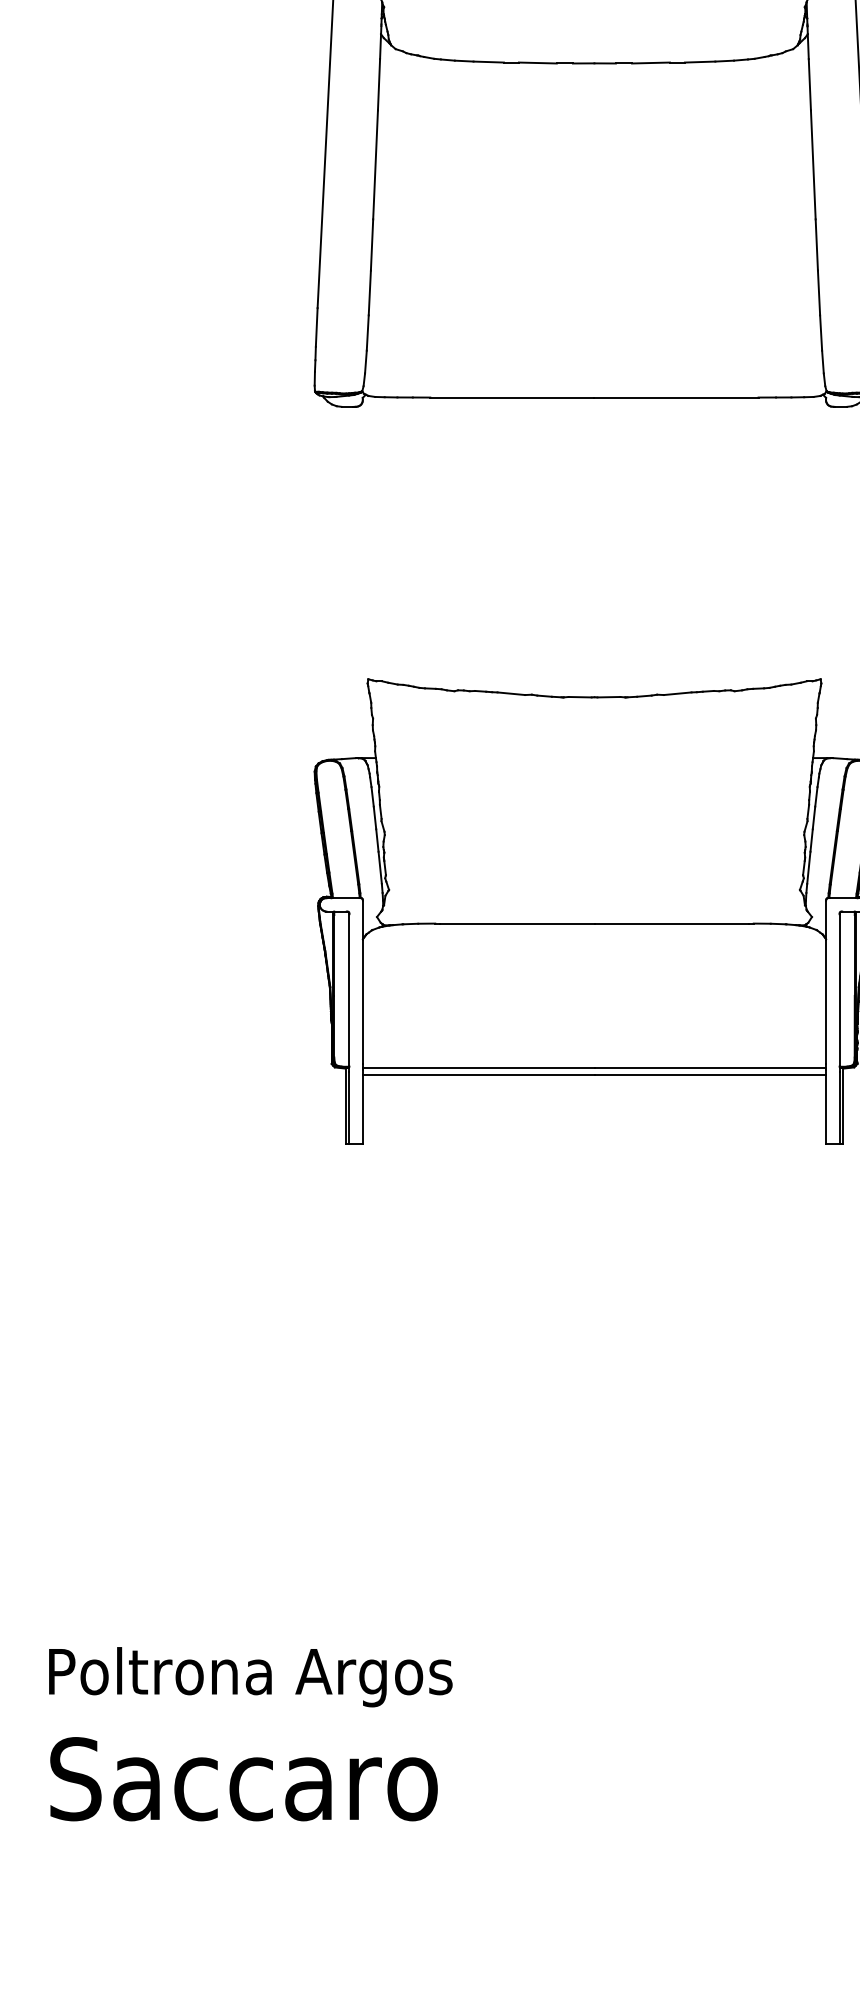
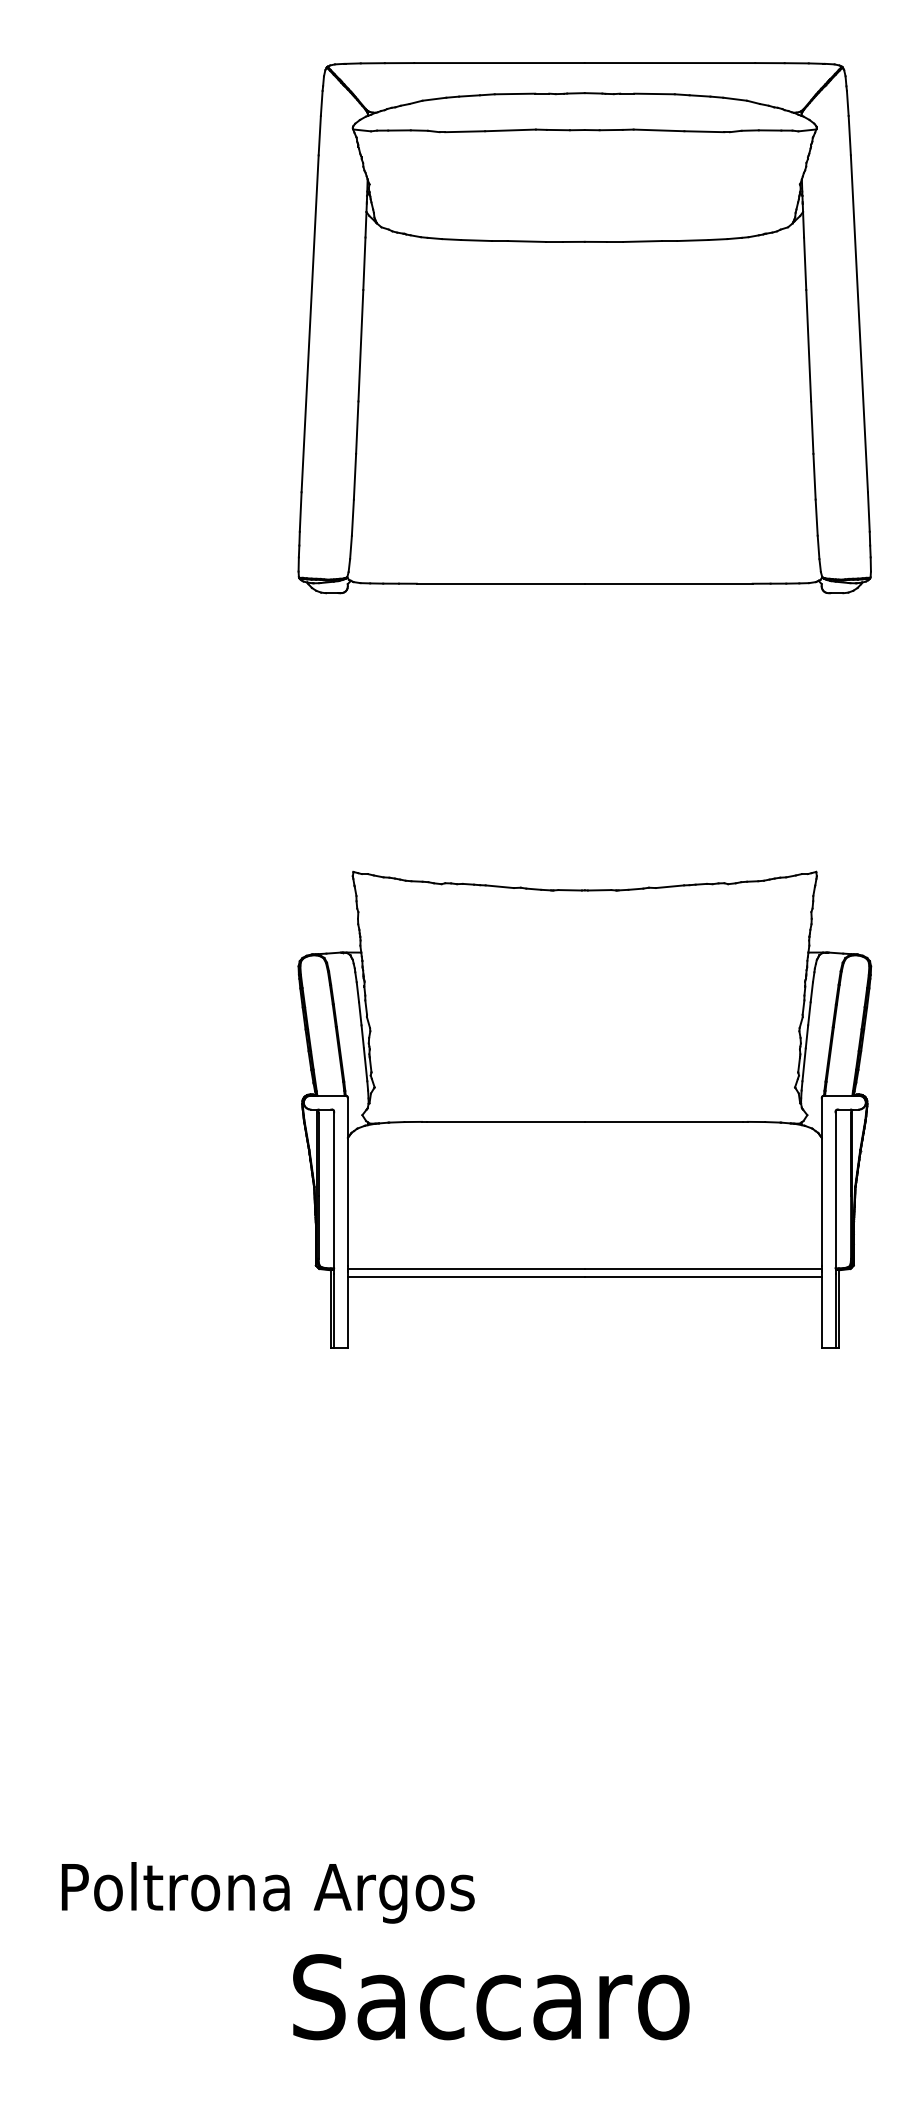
text: (250, 1676) -> (267, 1892), moved
text: (244, 1779) -> (491, 1997), moved

